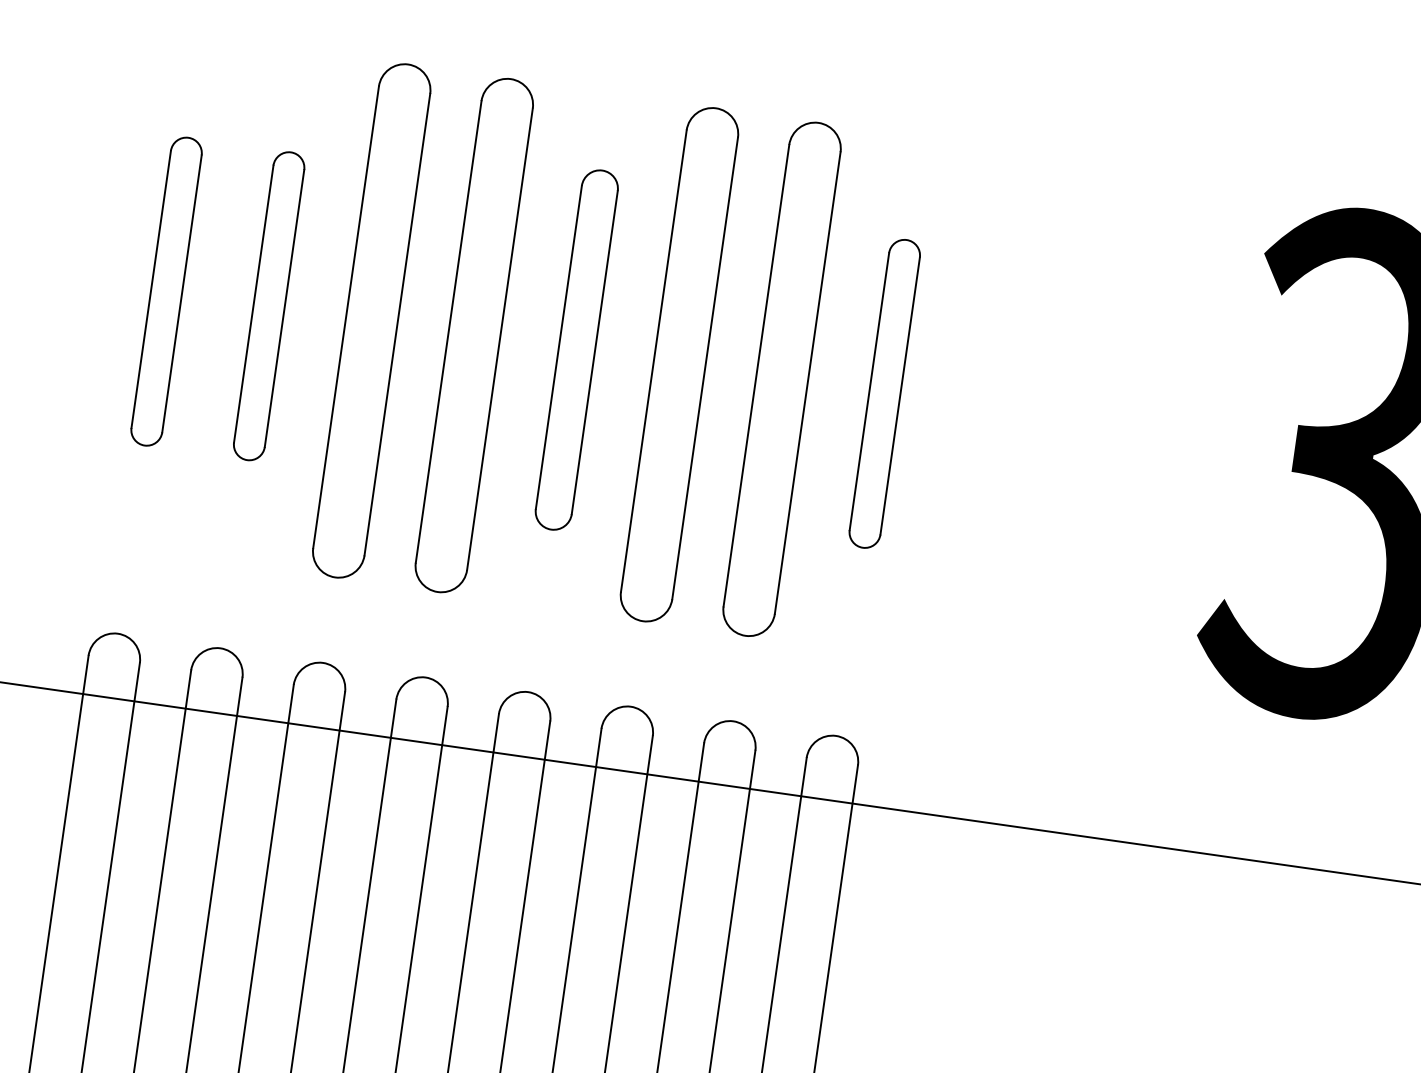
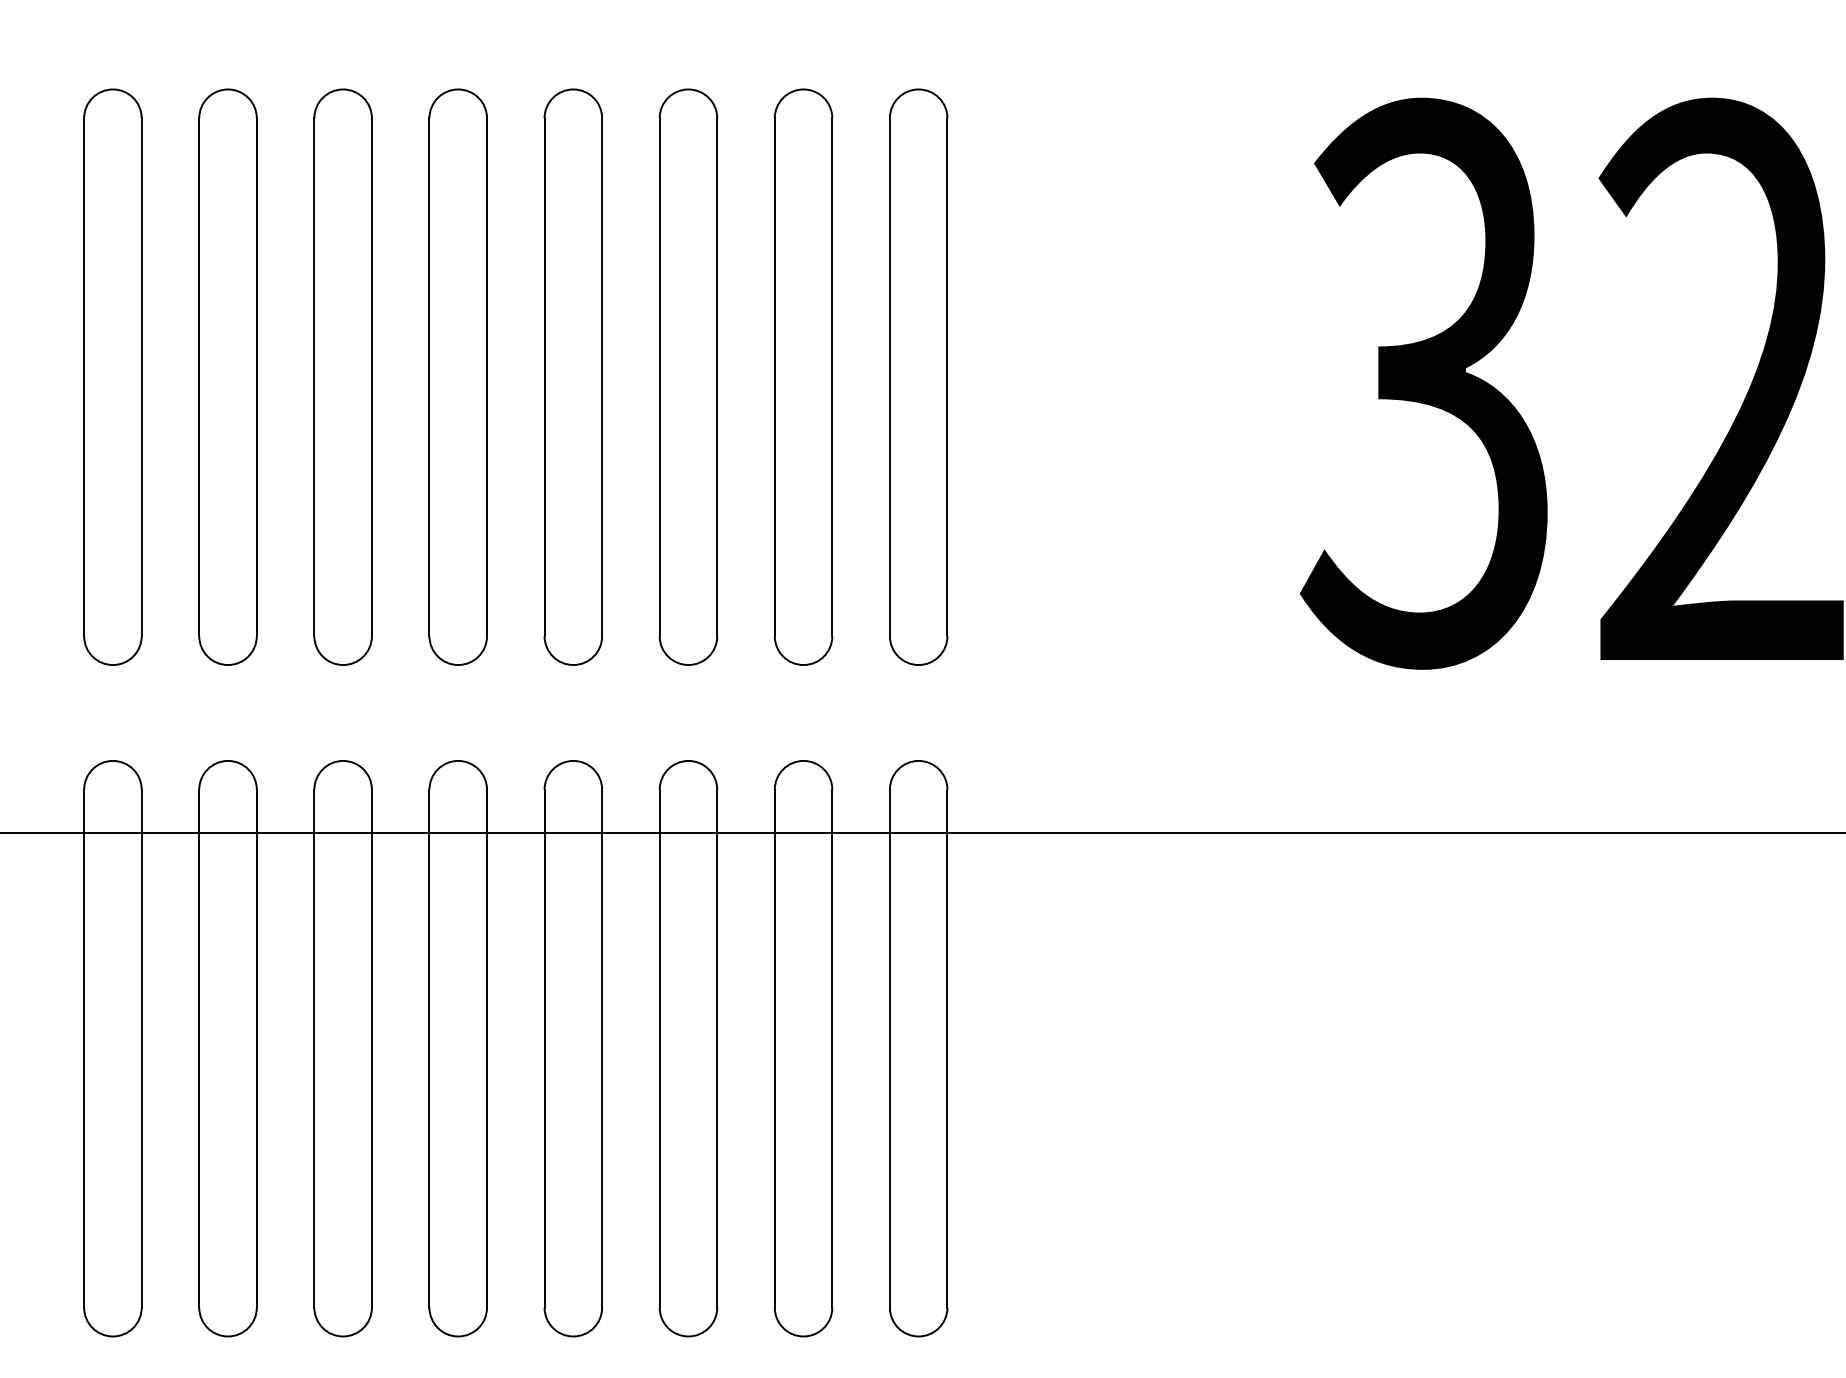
part: (166, 291) -> (112, 376), size x1.67
part: (268, 305) -> (227, 376), size x1.67
part: (576, 349) -> (572, 376), size x1.43
part: (884, 393) -> (918, 376), size x1.67

